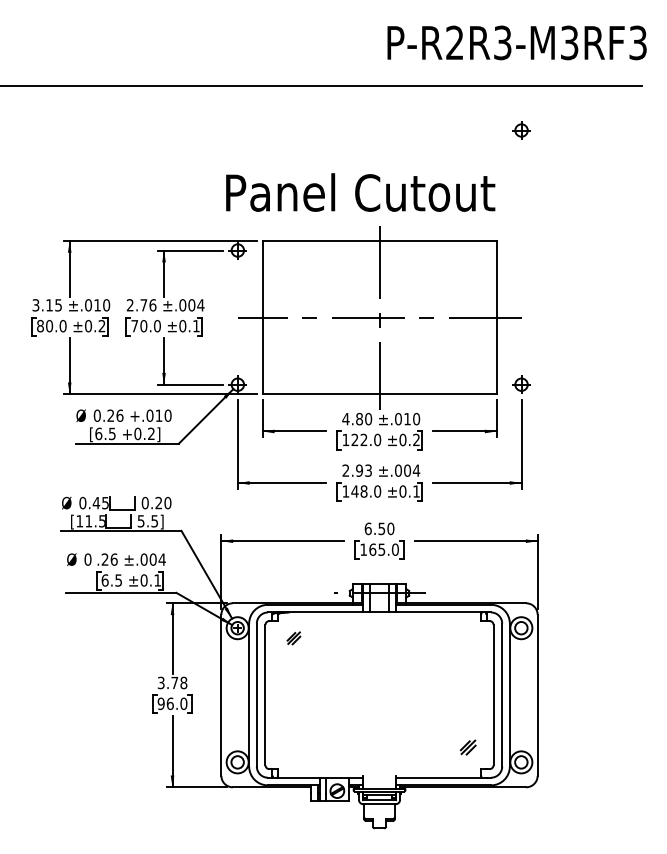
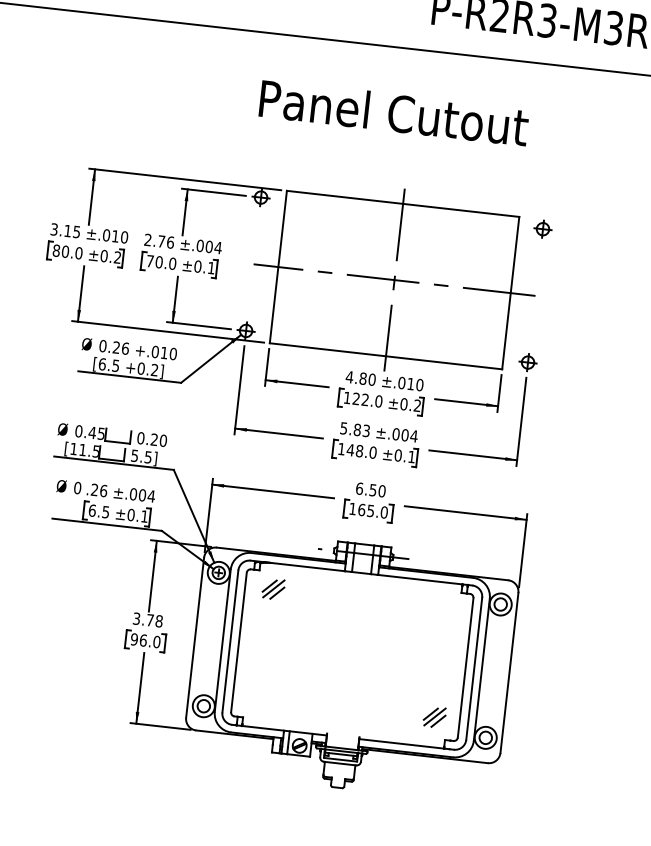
part: (521, 130) -> (542, 229), moved
text: (360, 192) -> (393, 112), moved
text: (352, 470) -> (350, 428), 2.93 -> 5.83
part: (293, 638) -> (273, 589), size x1.67
part: (467, 747) -> (433, 717), size x1.43

